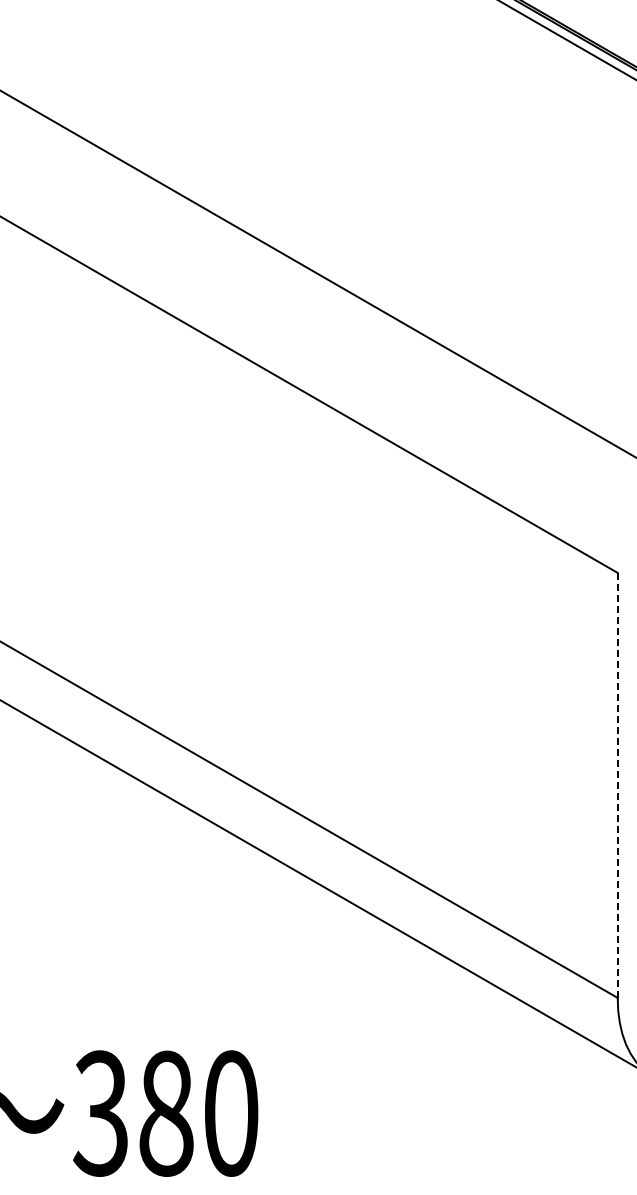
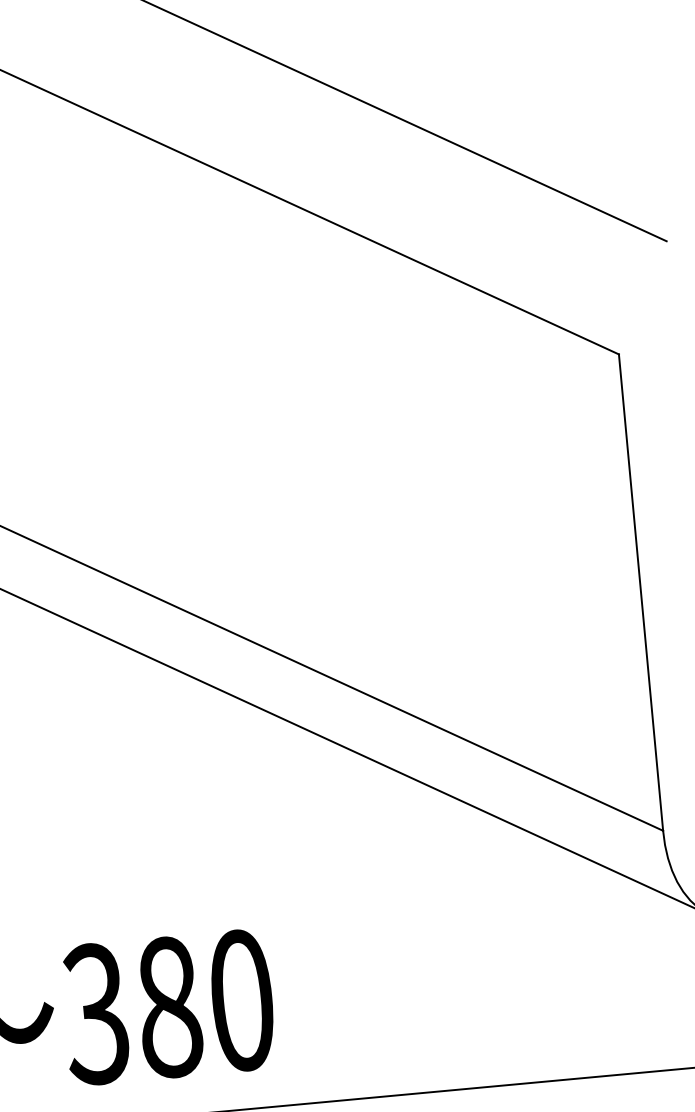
line: (617, 785) -> (640, 592), dashed -> solid

